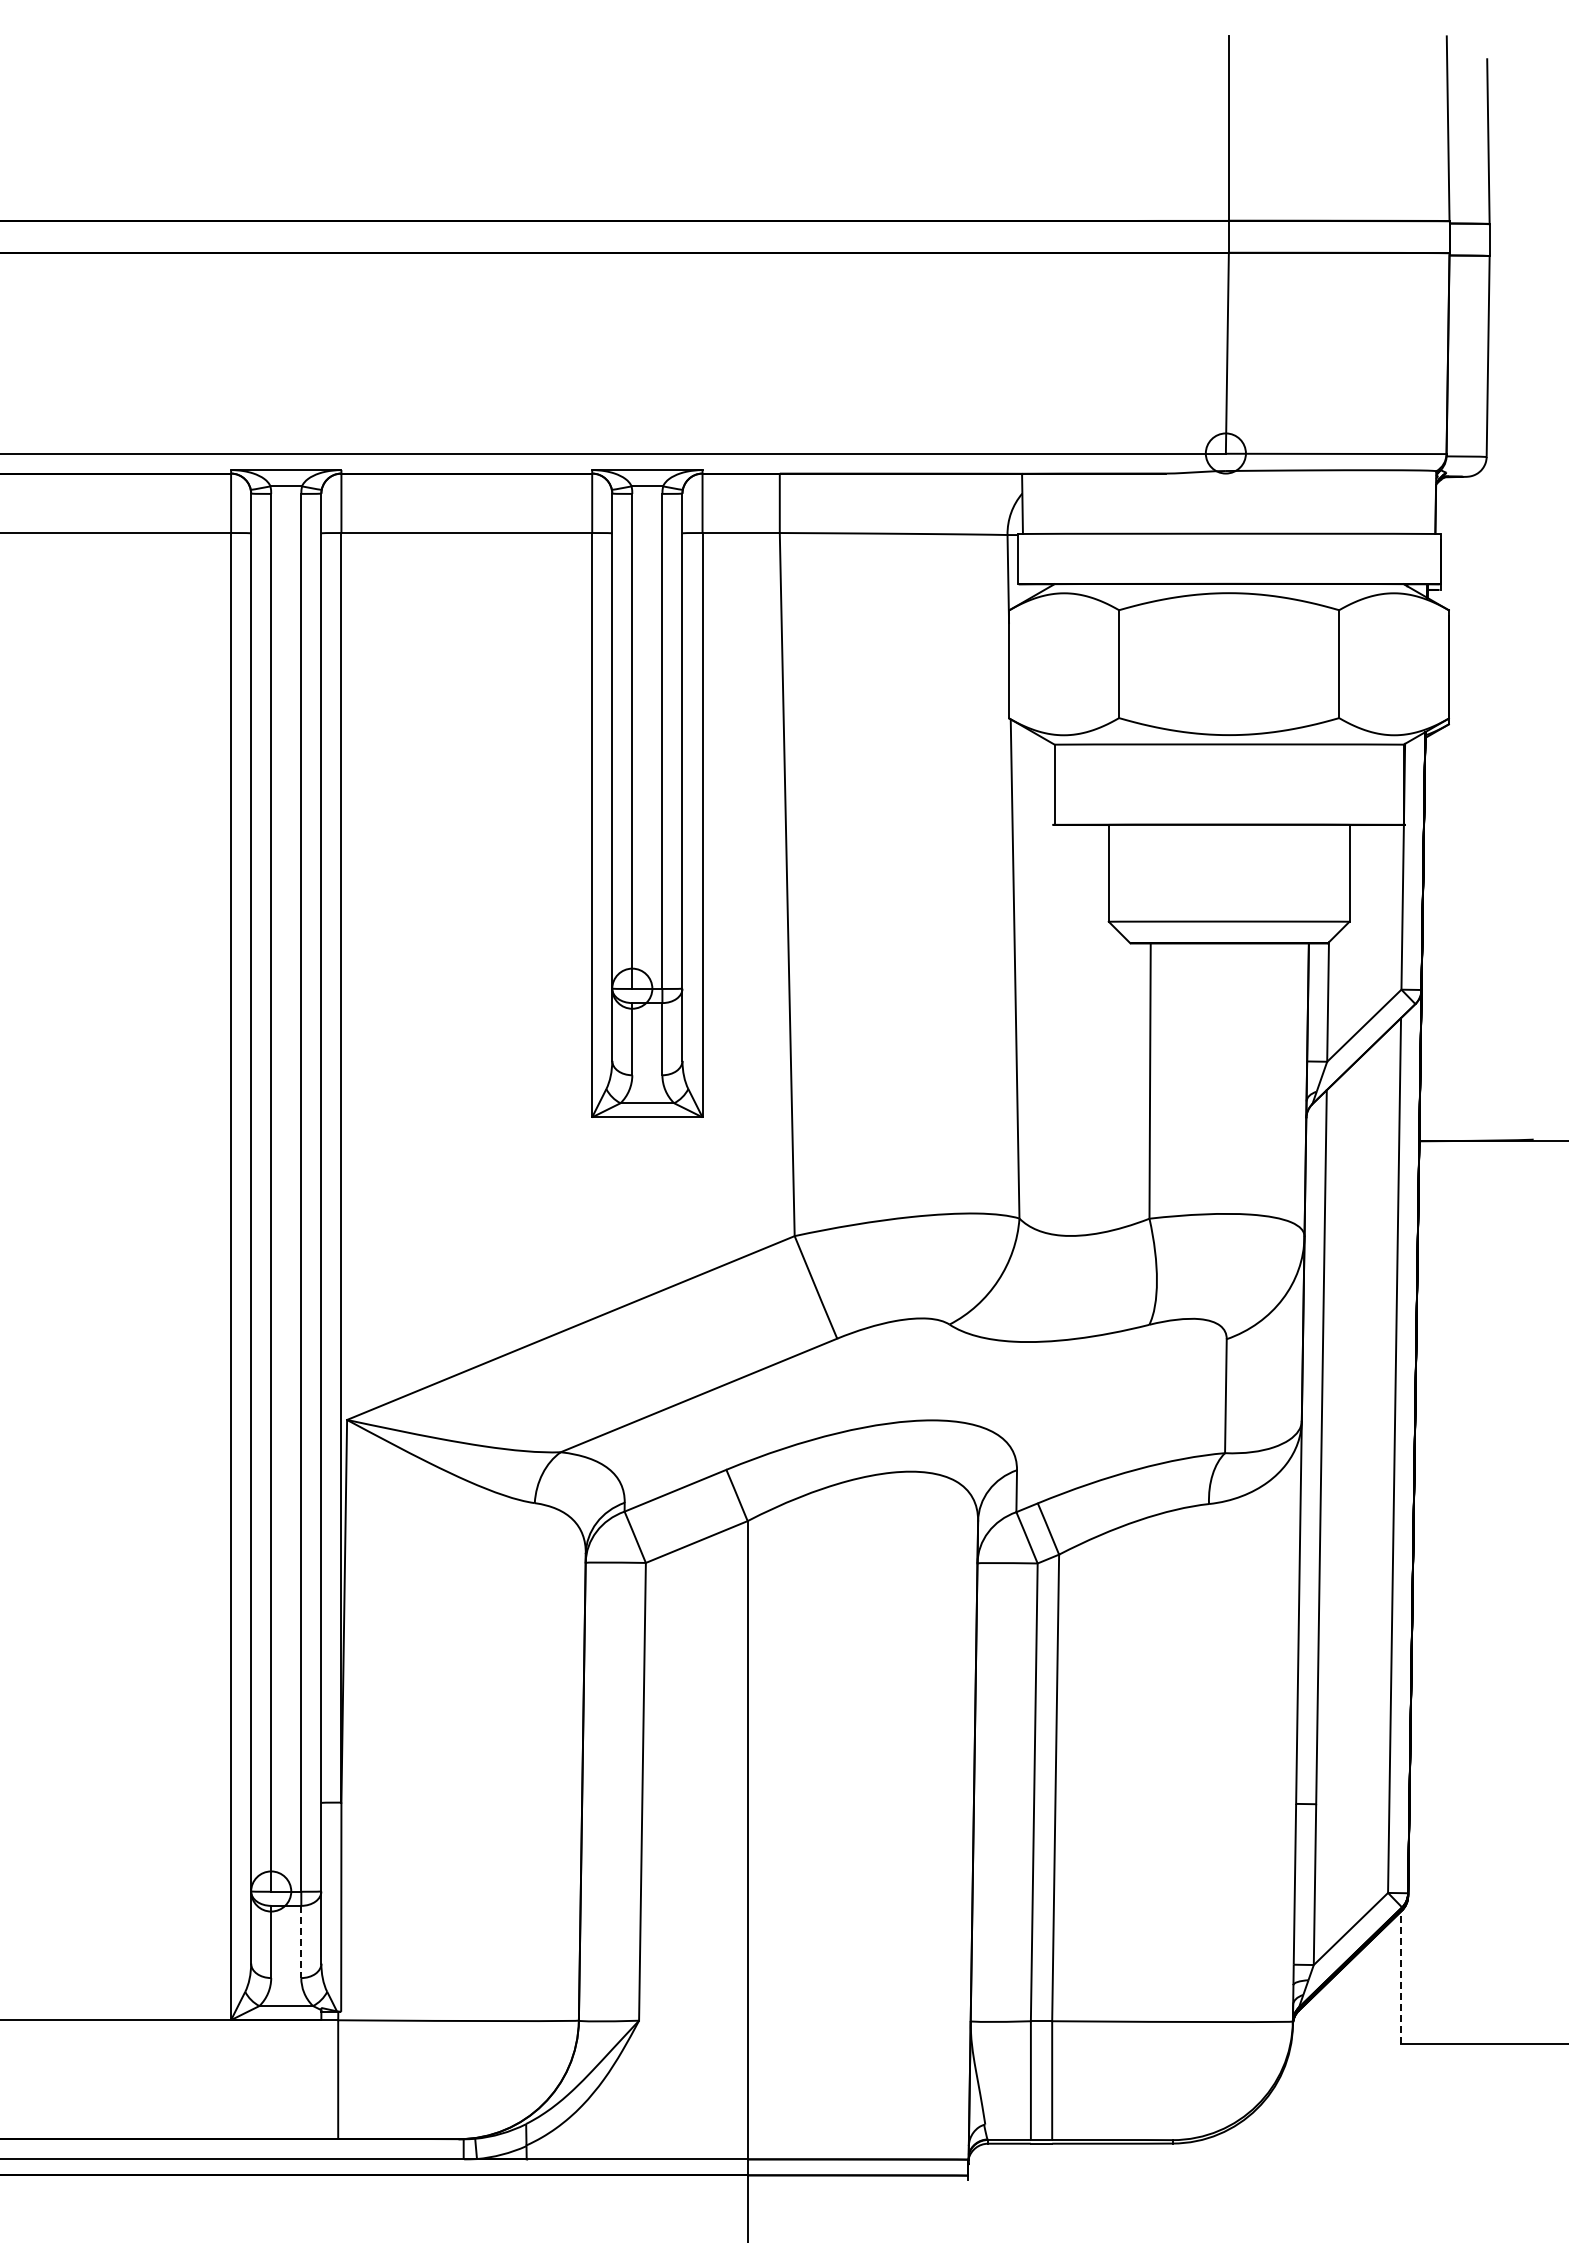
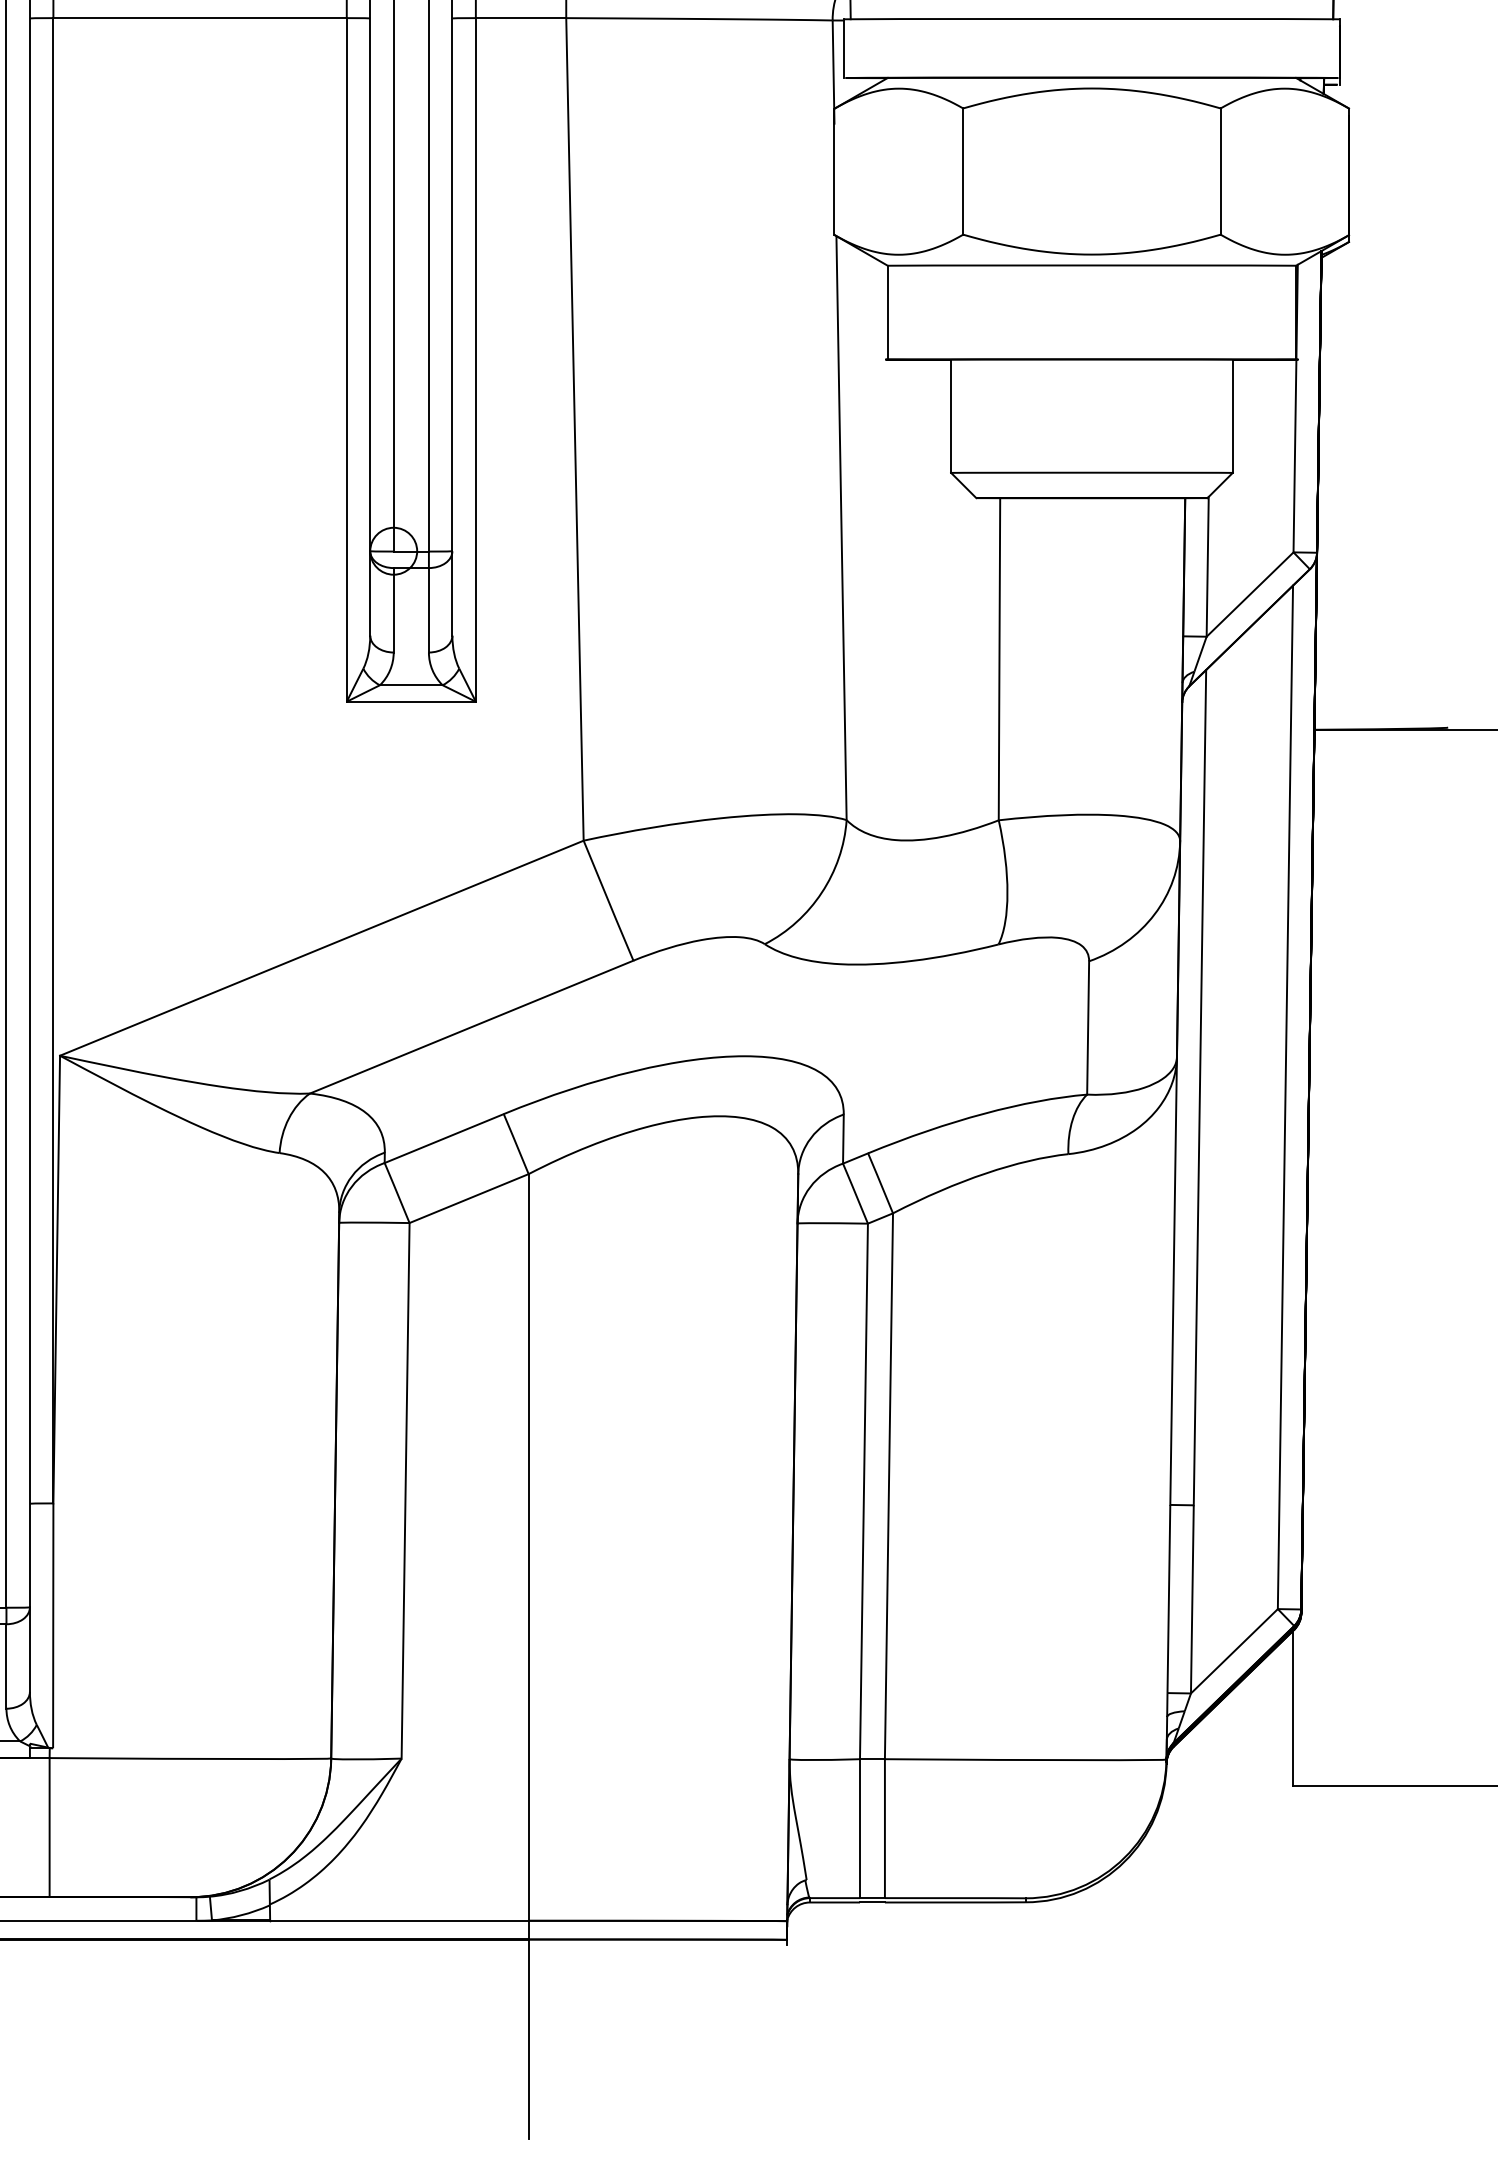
line: (301, 1942) -> (6, 1667), dashed -> solid
line: (1400, 1977) -> (1292, 1708), dashed -> solid

